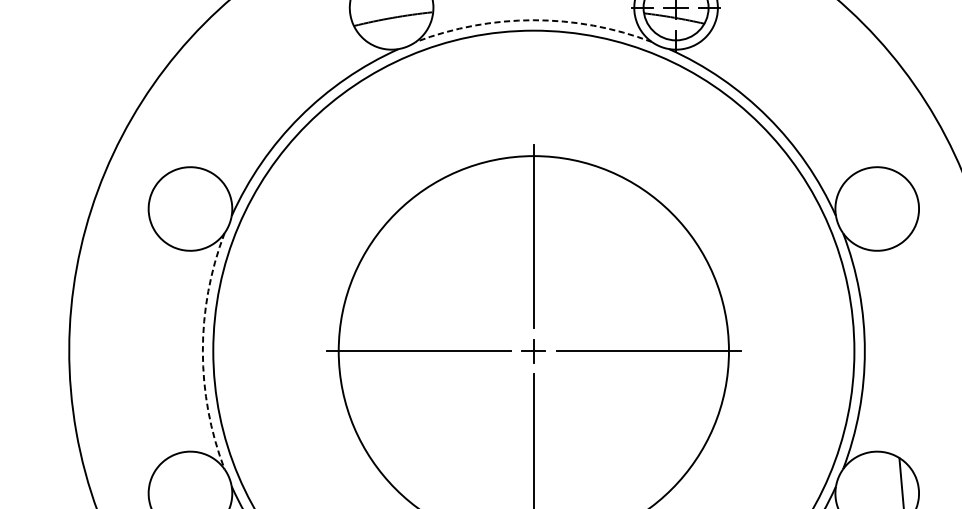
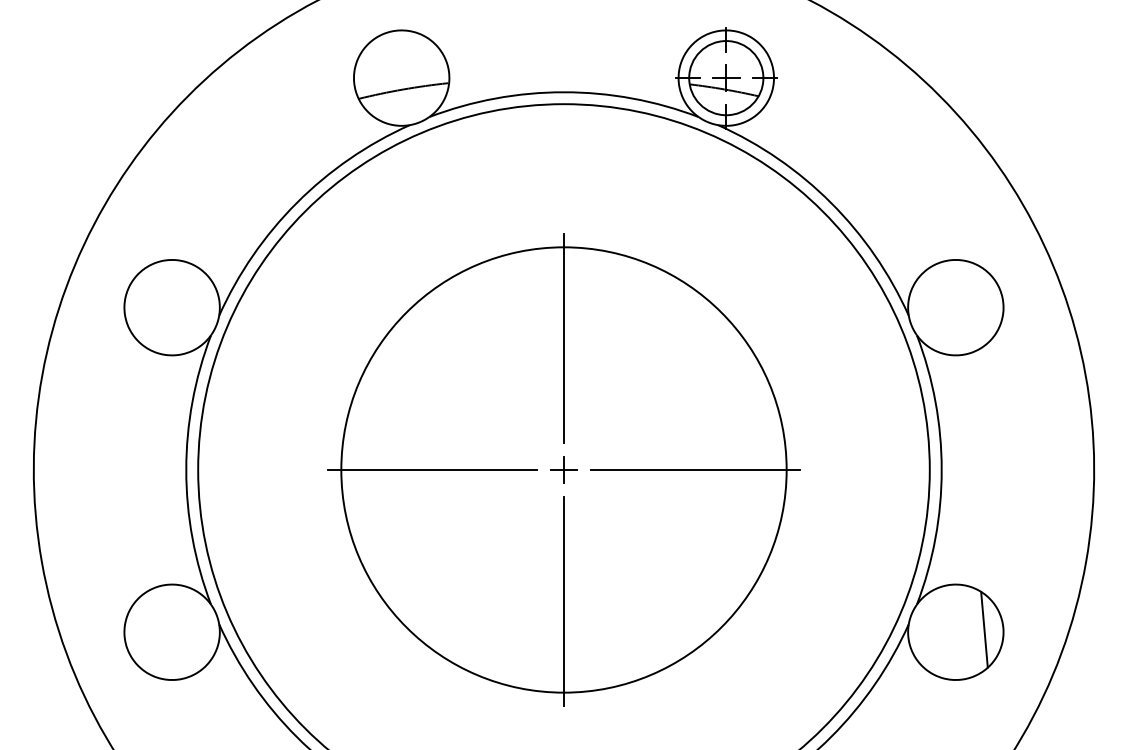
arc: (533, 20) -> (563, 92), dashed -> solid
arc: (203, 350) -> (186, 469), dashed -> solid

